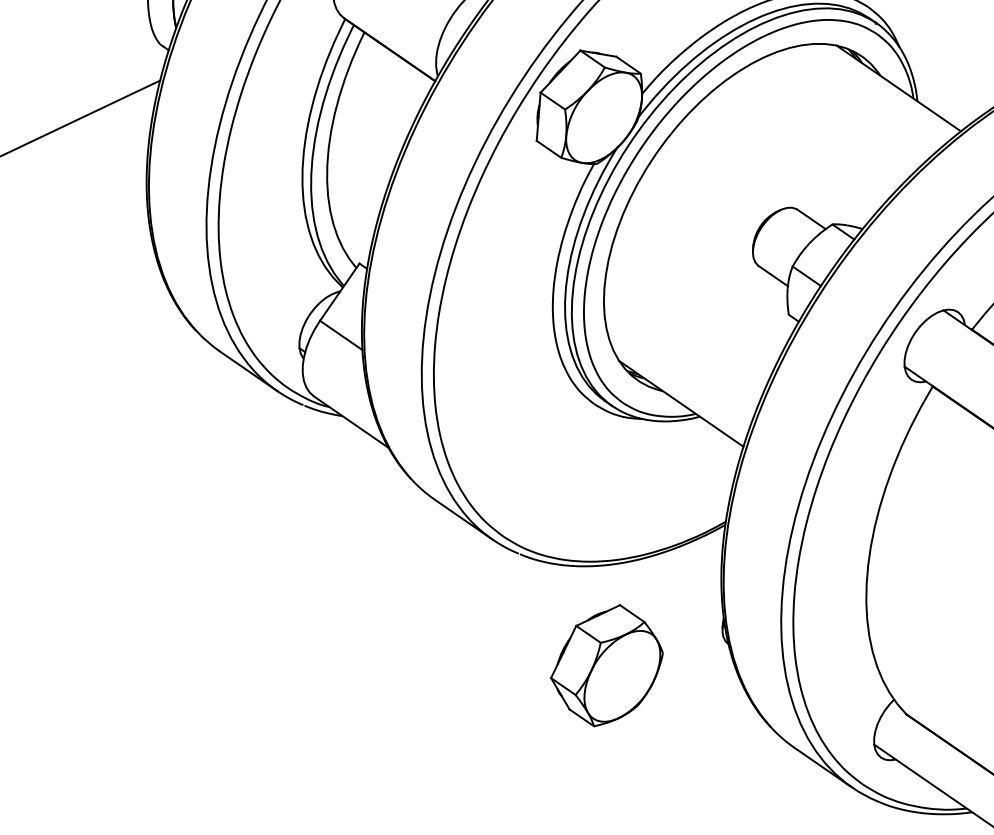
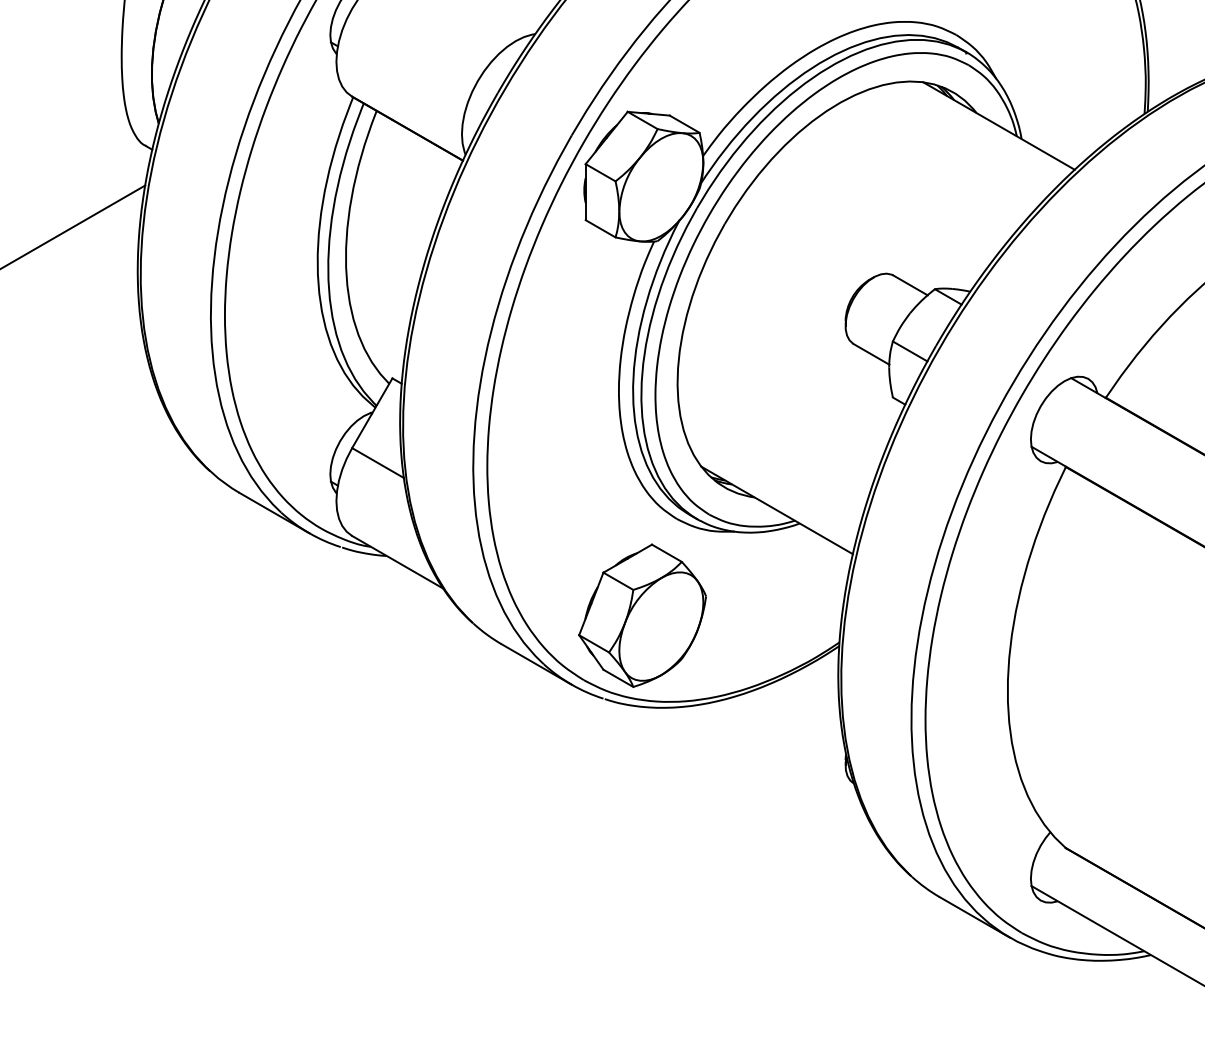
part: (606, 665) -> (642, 615), moved

